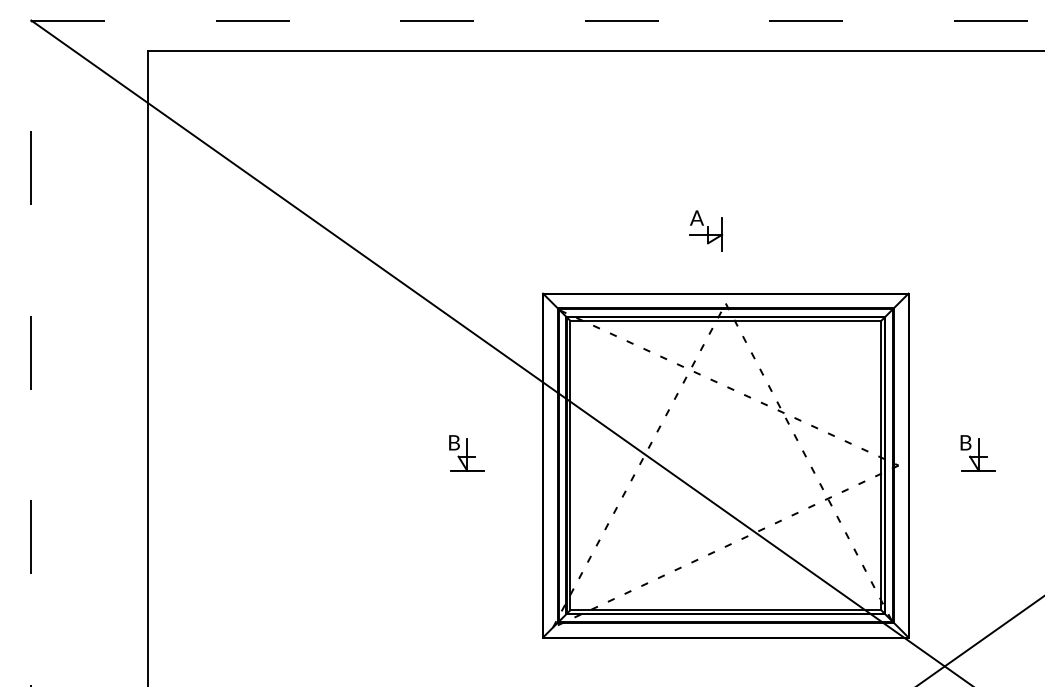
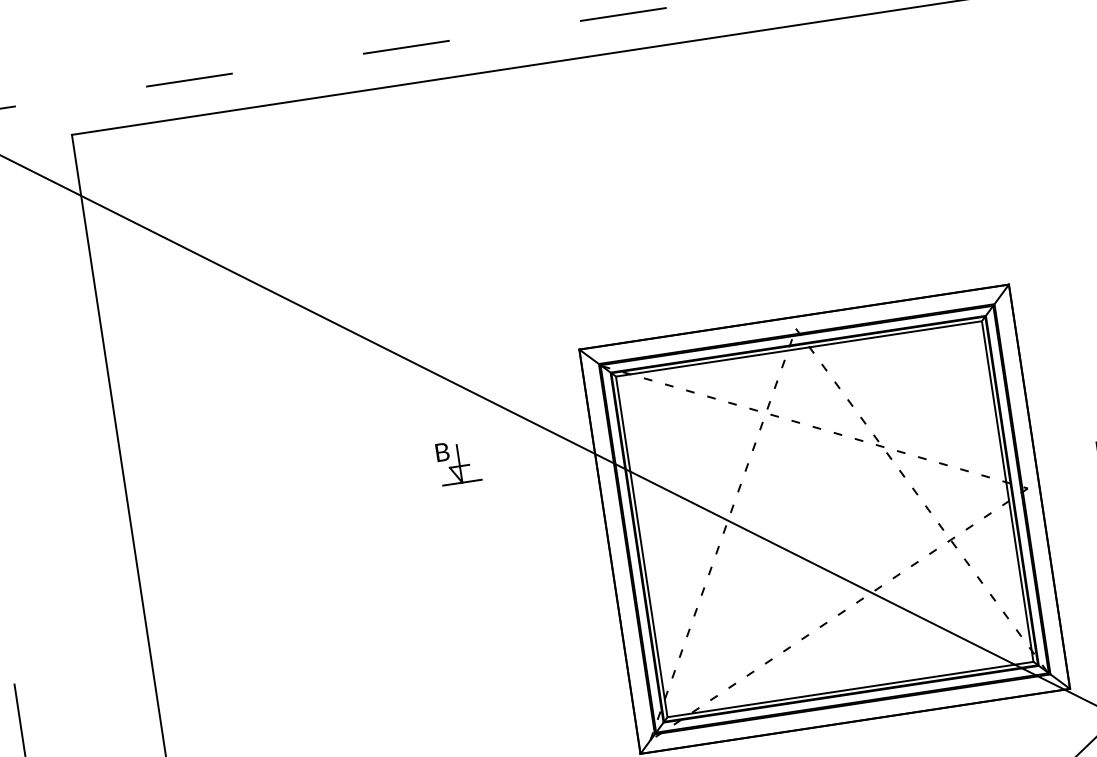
part: (706, 230) -> (760, 246), removed
part: (466, 453) -> (458, 462), moved

